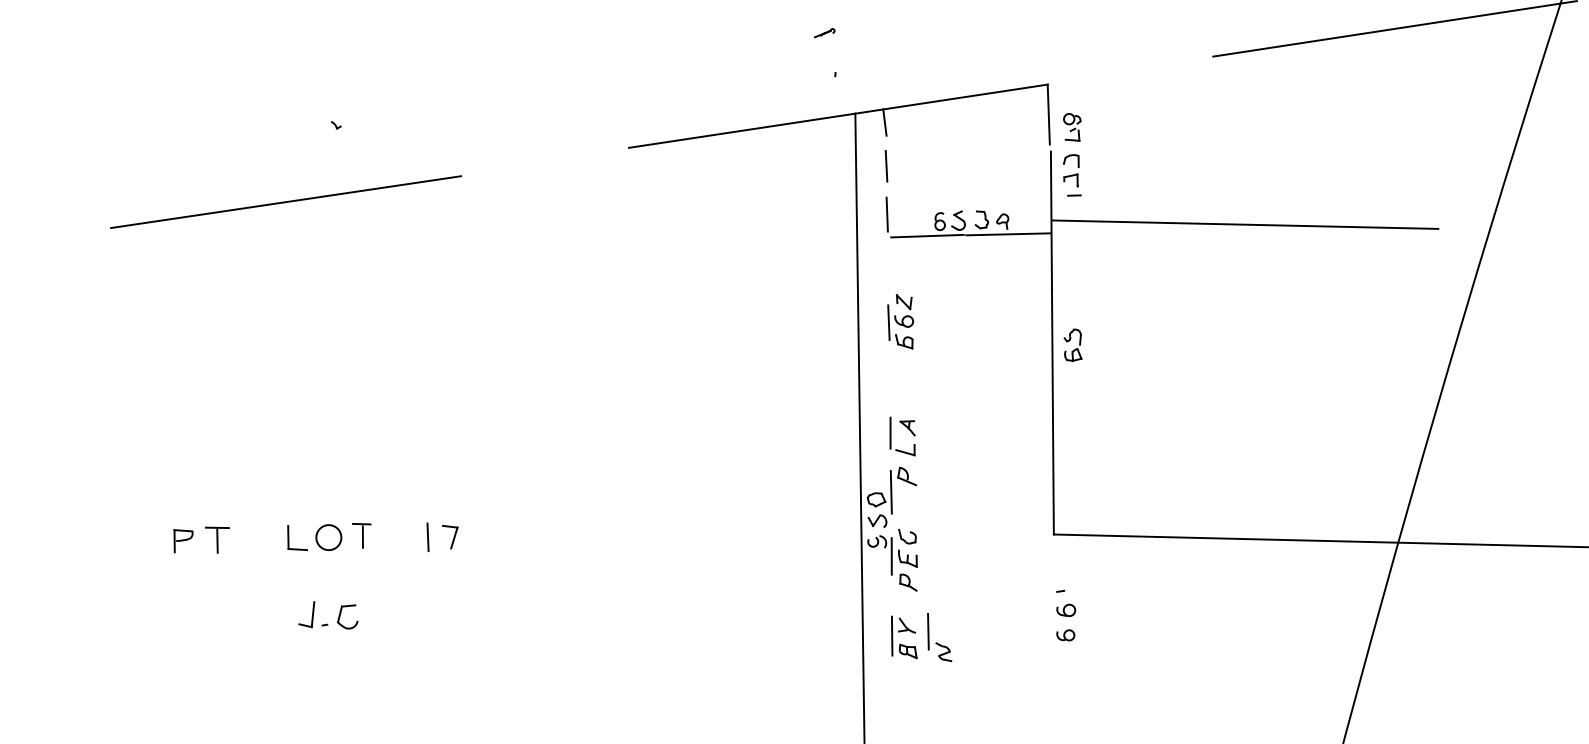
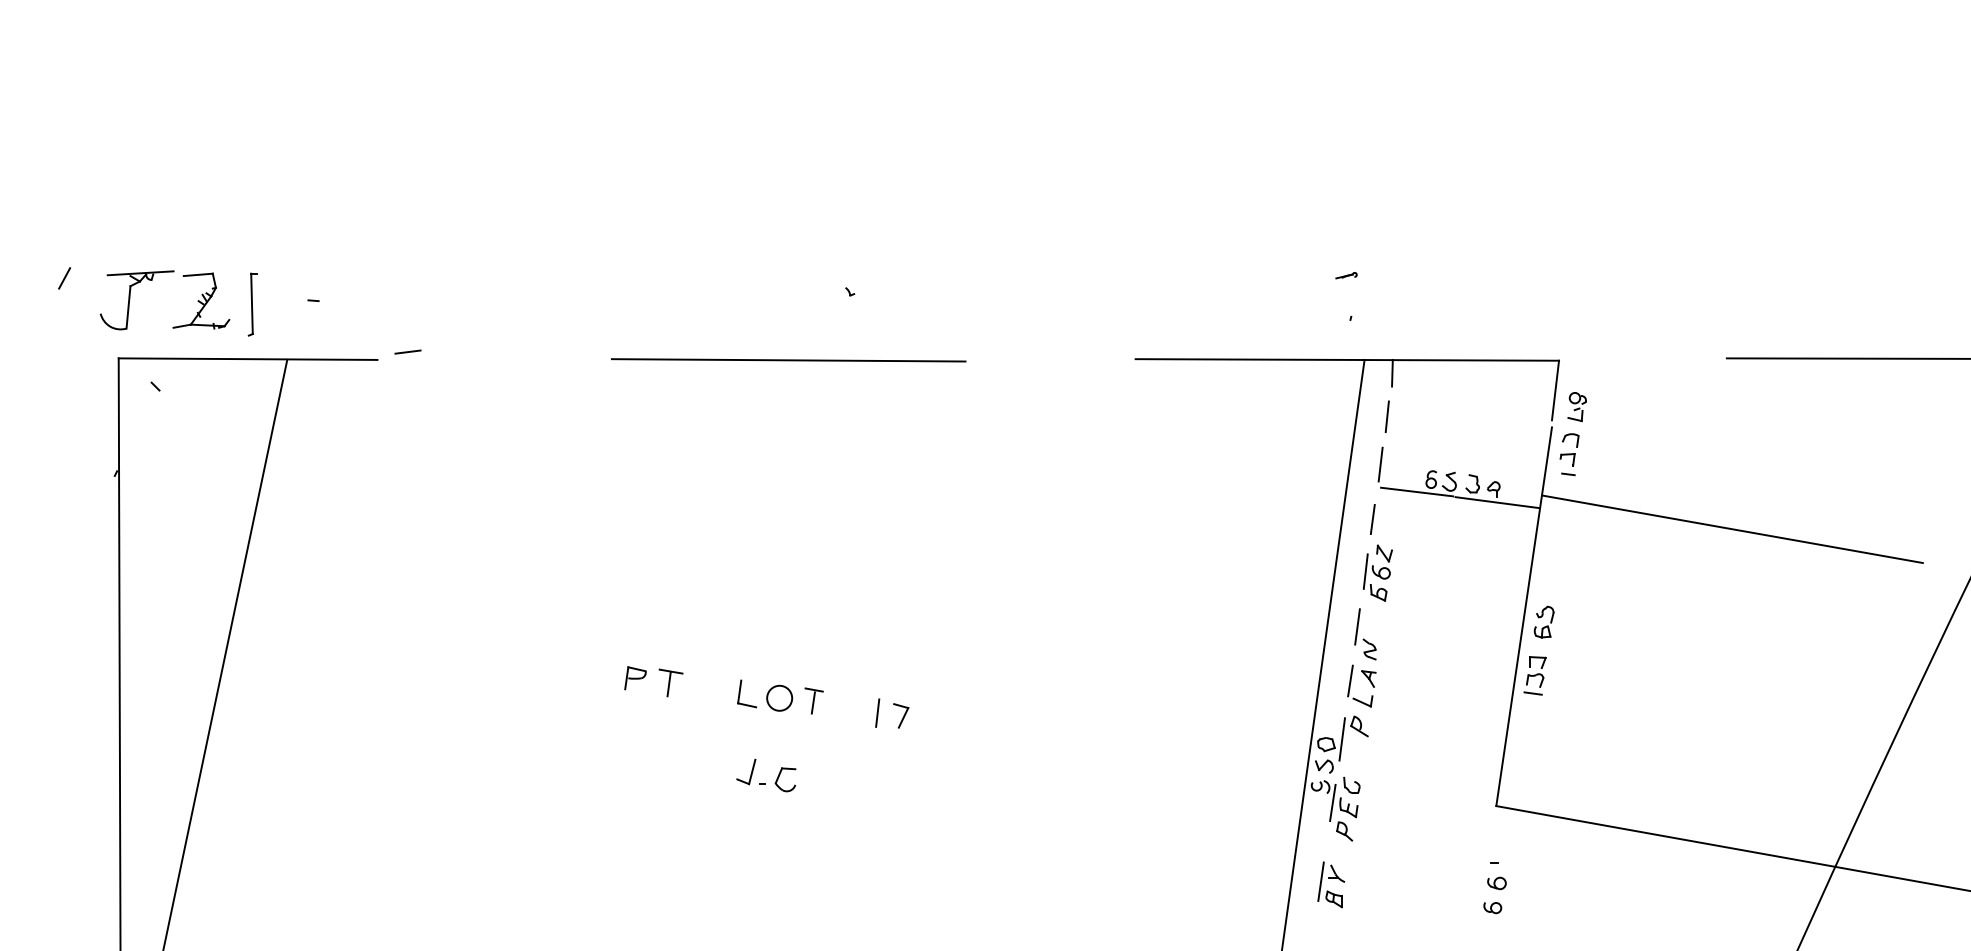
line: (887, 270) -> (1372, 519), added
part: (1071, 399) -> (1534, 675), added
part: (937, 637) -> (1365, 634), moved

